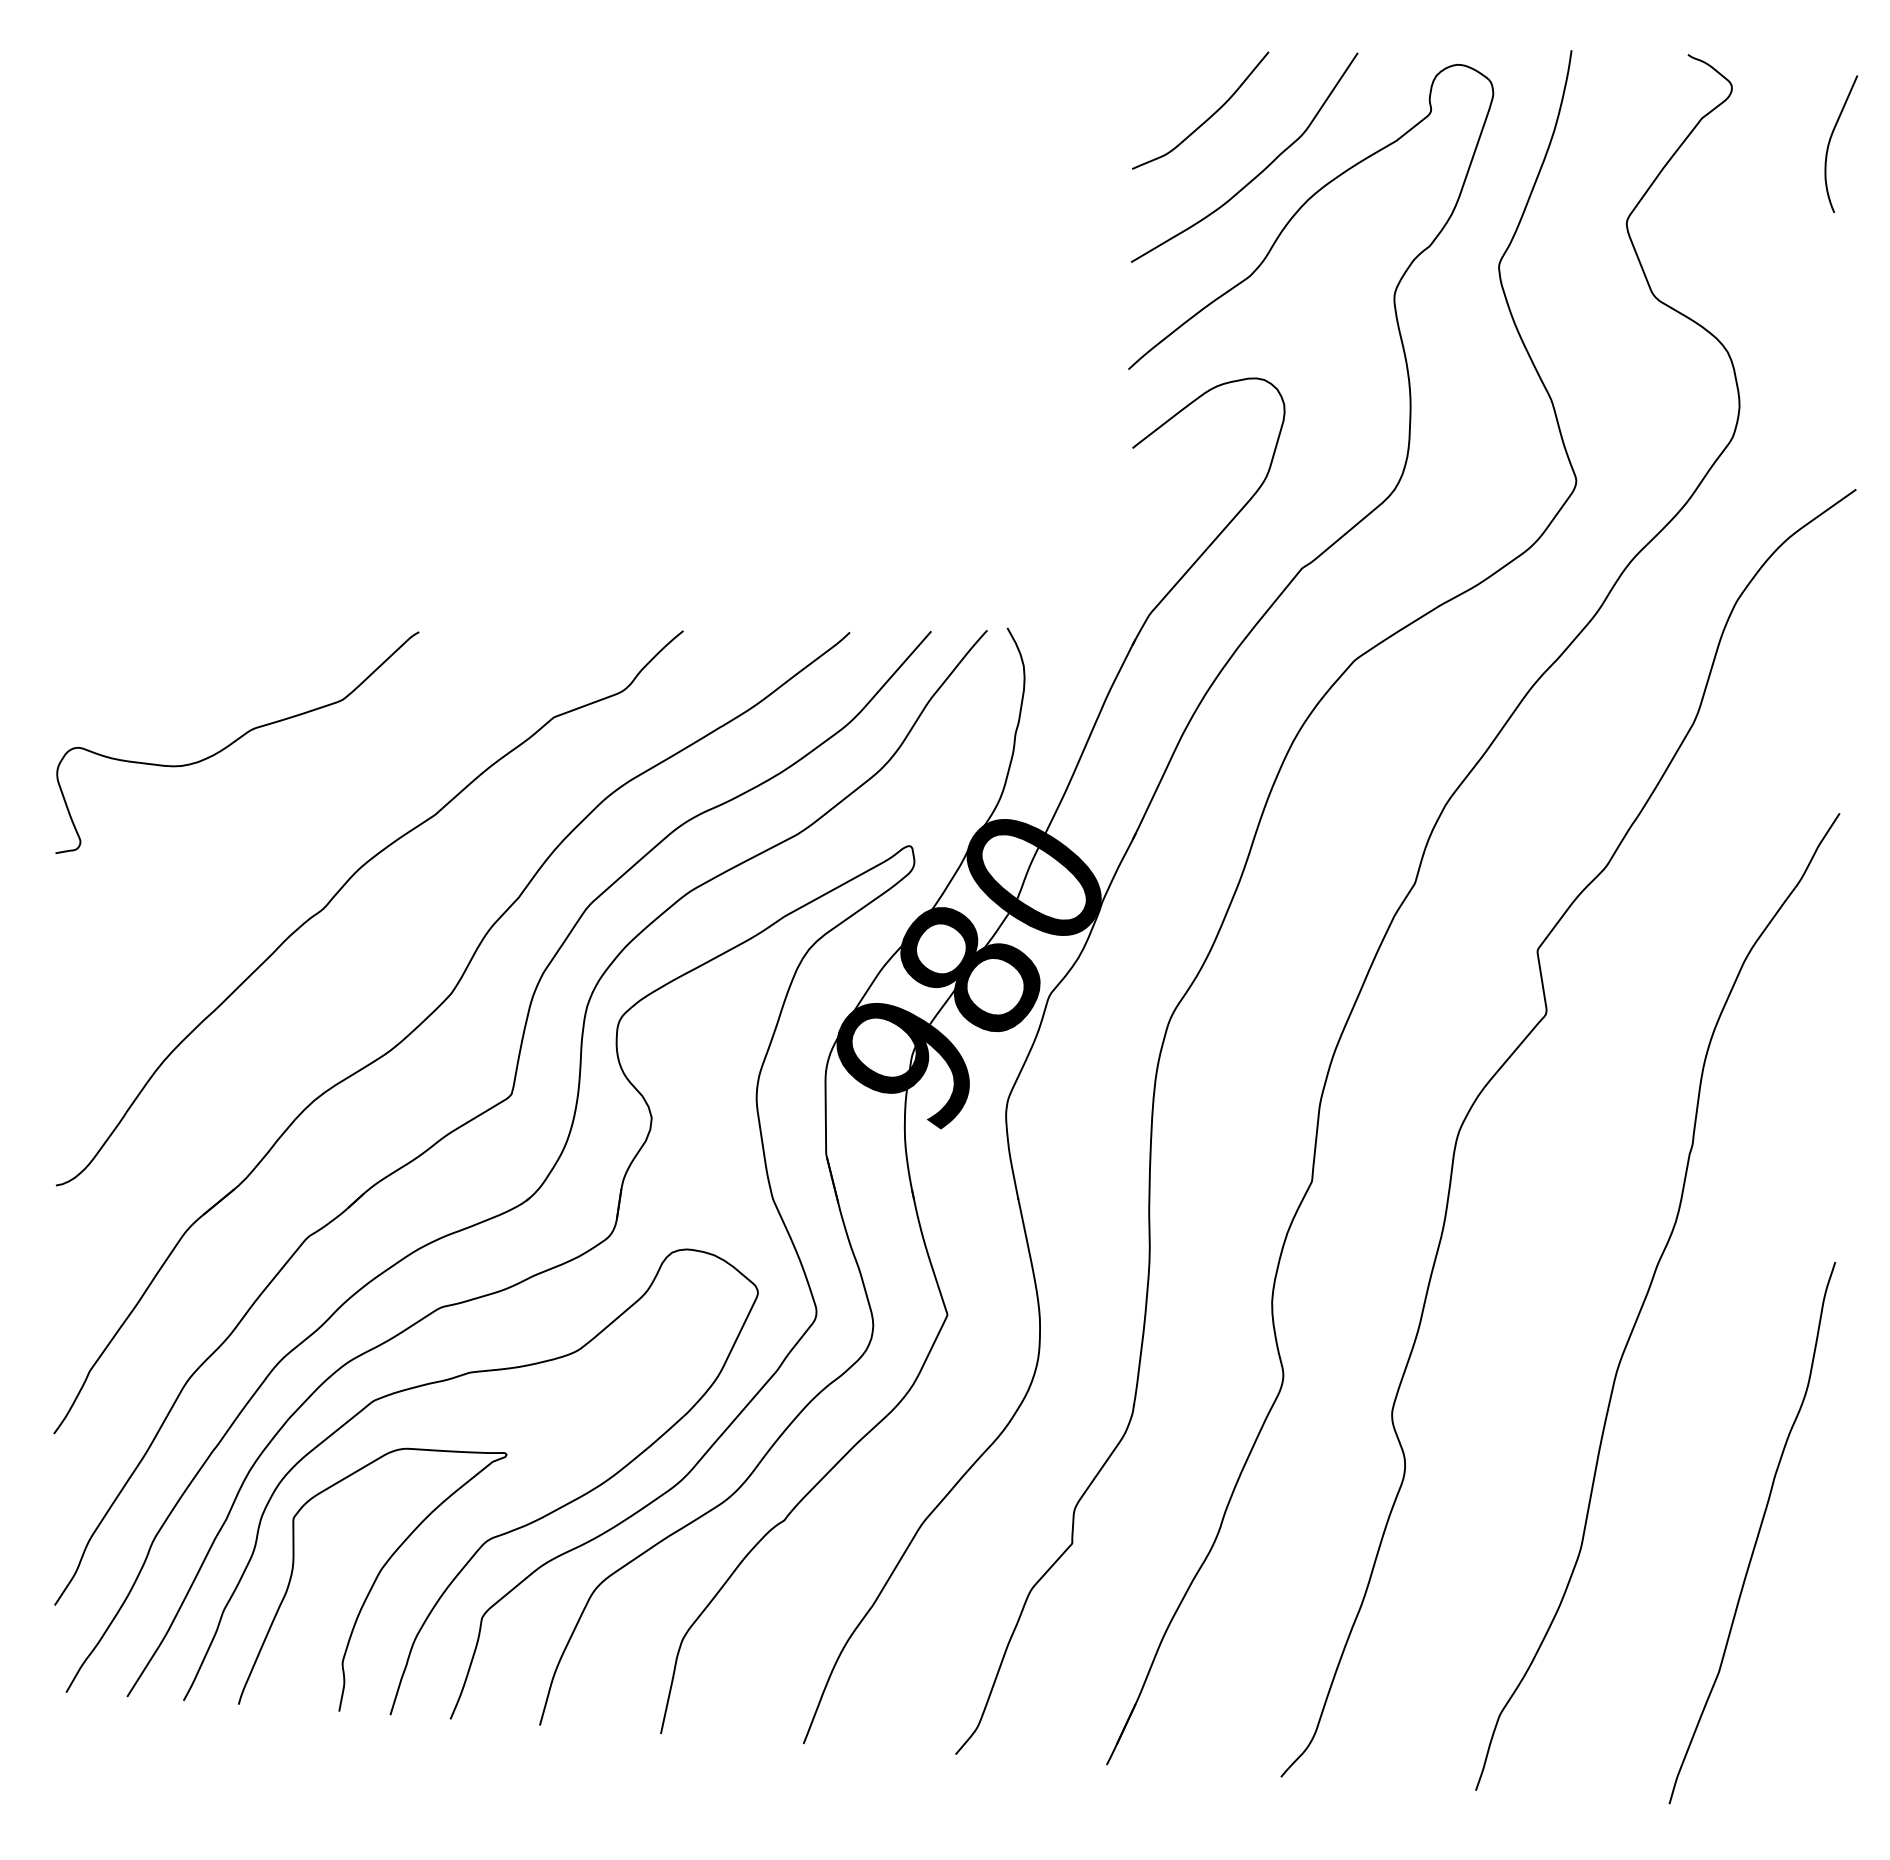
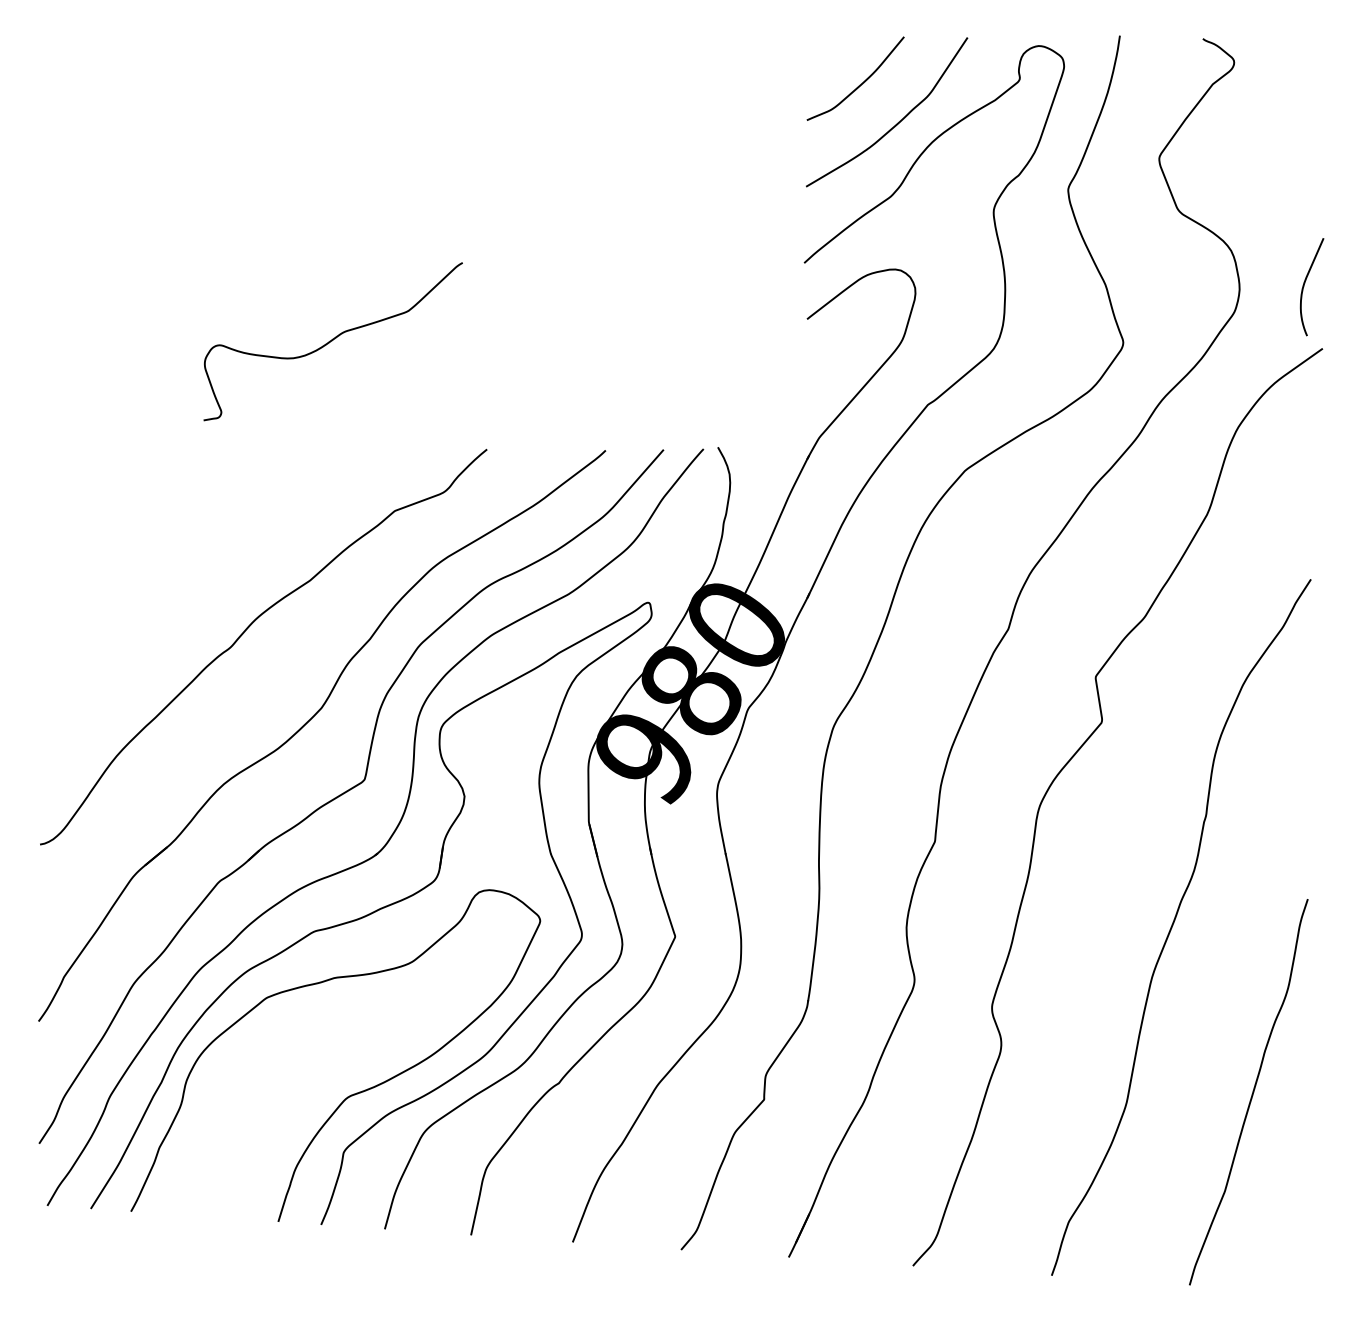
curve: (1831, 139) -> (1305, 283), moved
curve: (236, 741) -> (332, 340), moved
curve: (374, 1579) -> (267, 1125), removed

